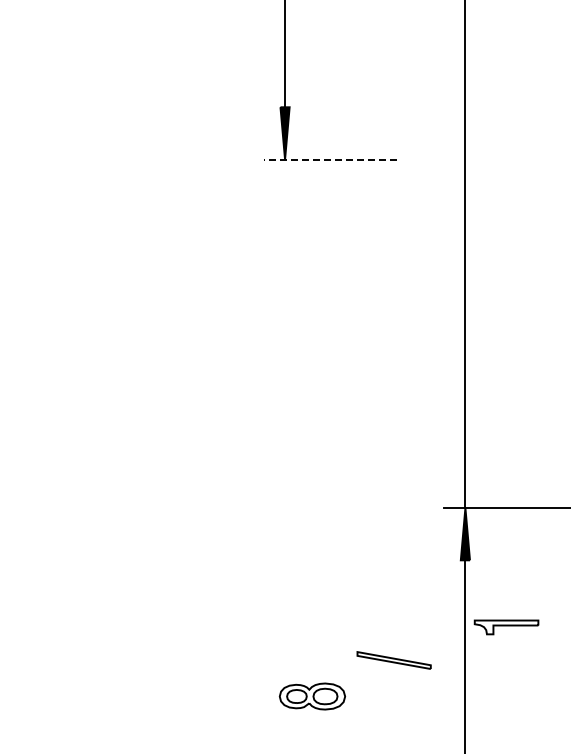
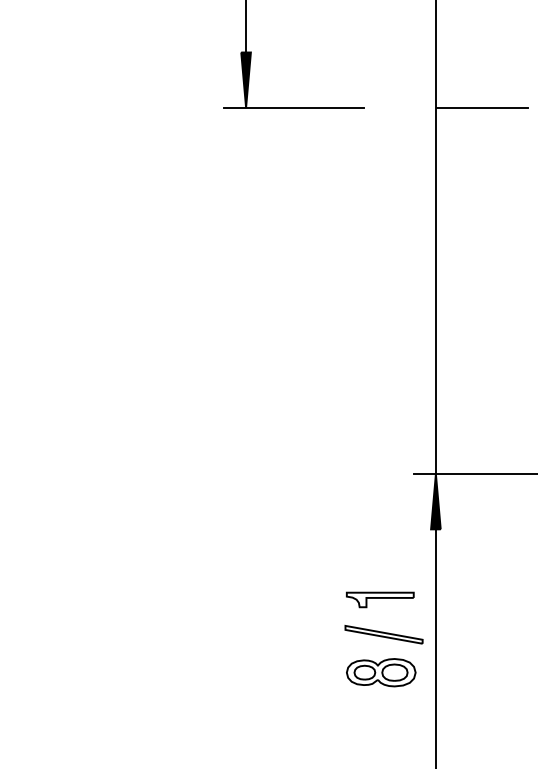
line: (330, 159) -> (293, 107), dashed -> solid
line: (509, 159) -> (482, 107), added
part: (506, 627) -> (380, 600), moved
part: (393, 660) -> (383, 634), moved
part: (312, 696) -> (381, 672), moved

